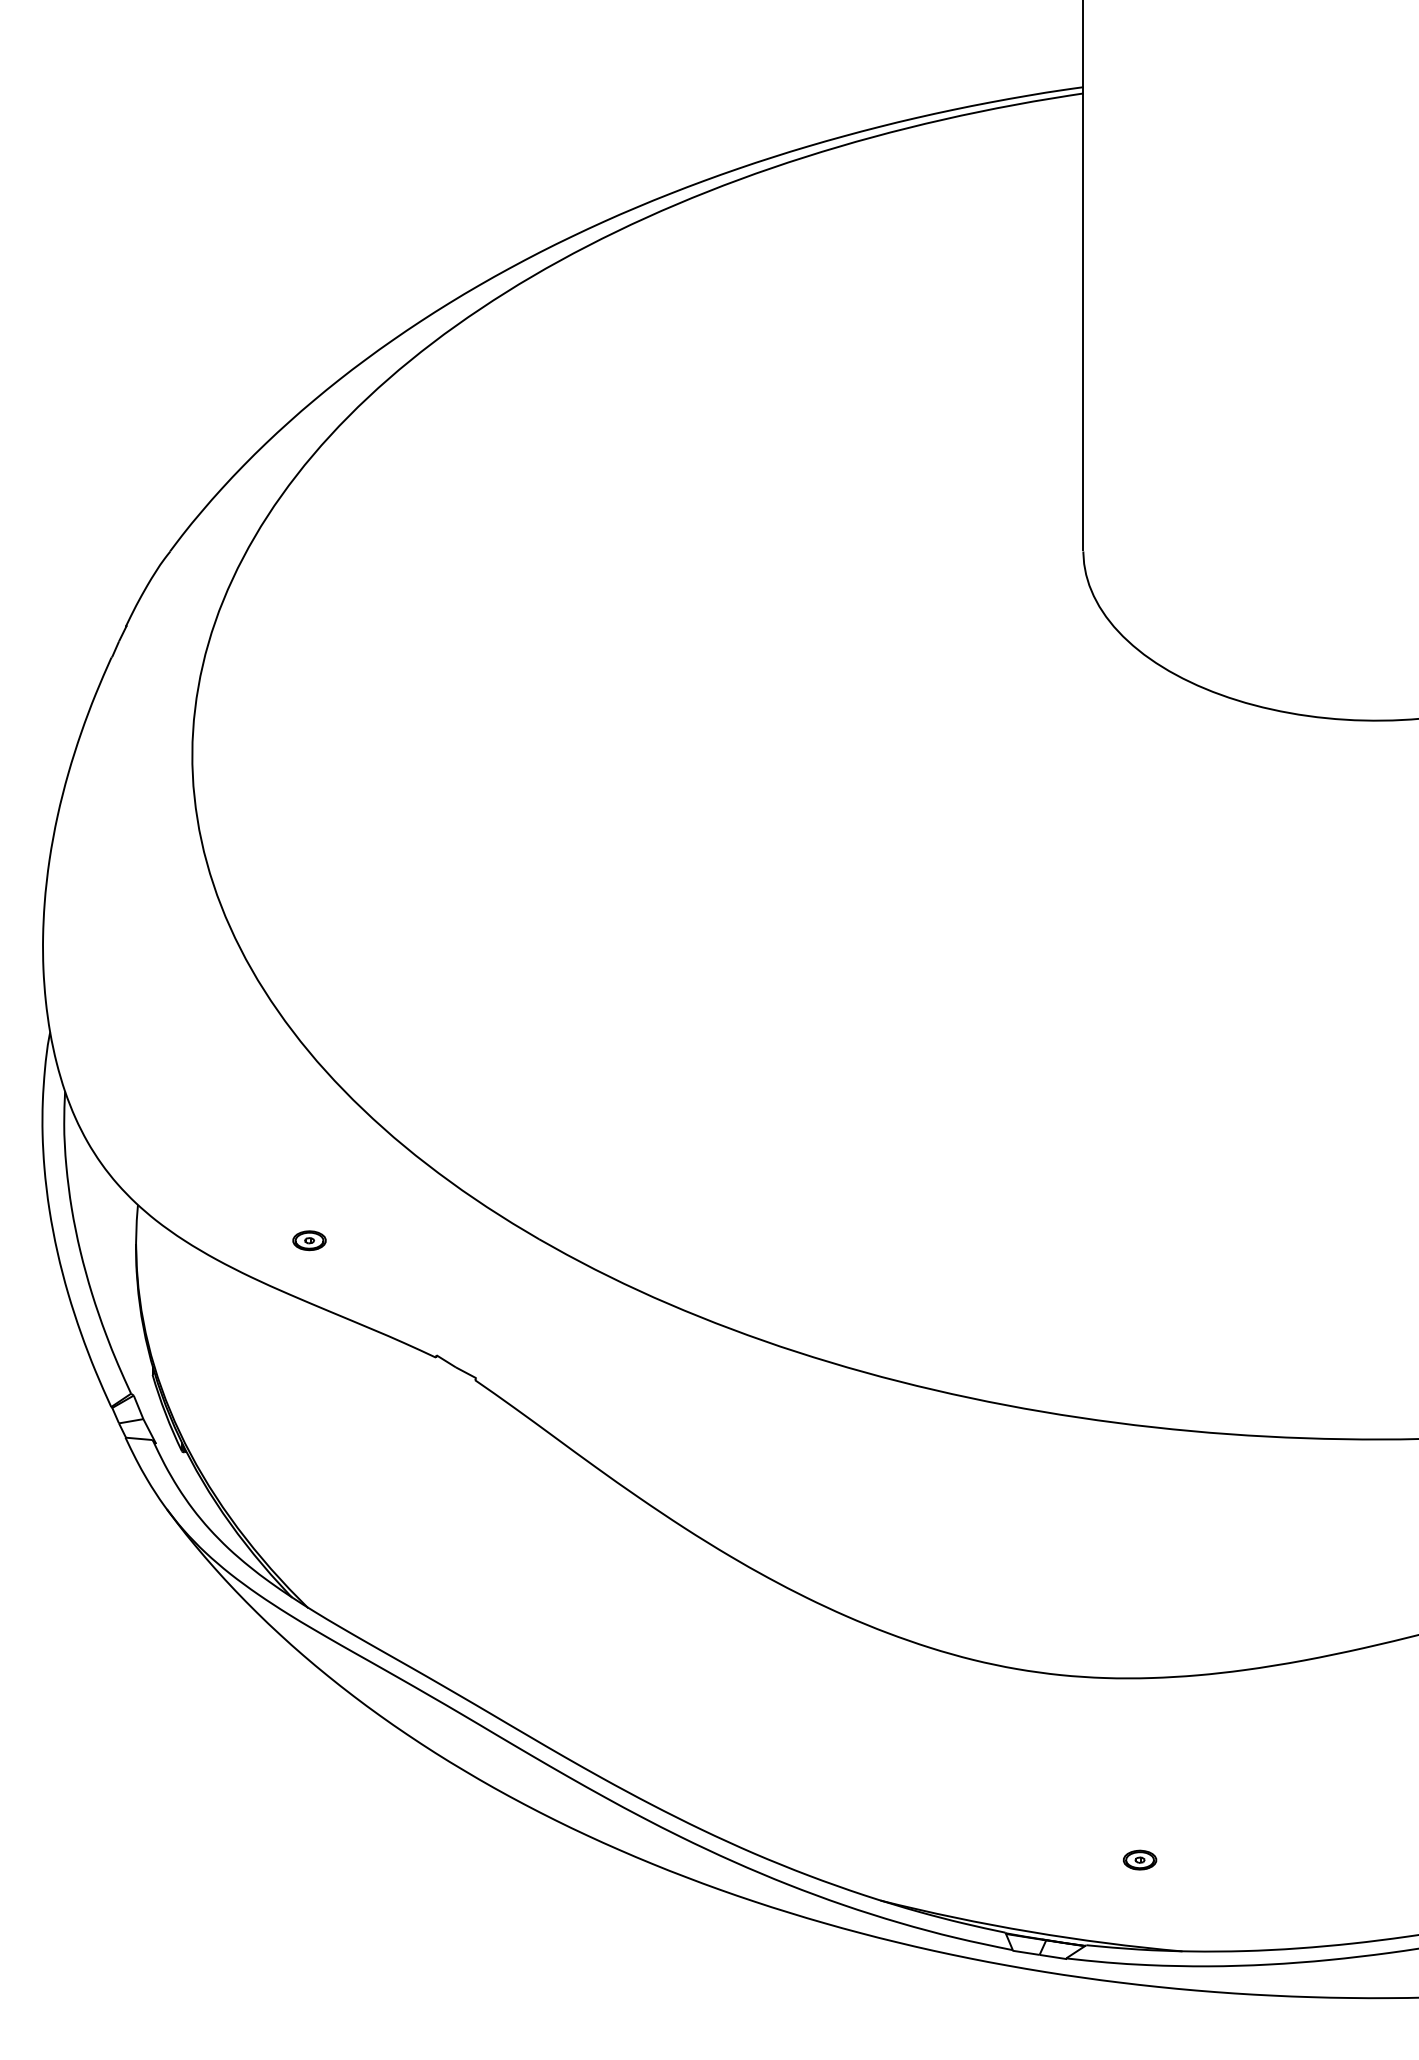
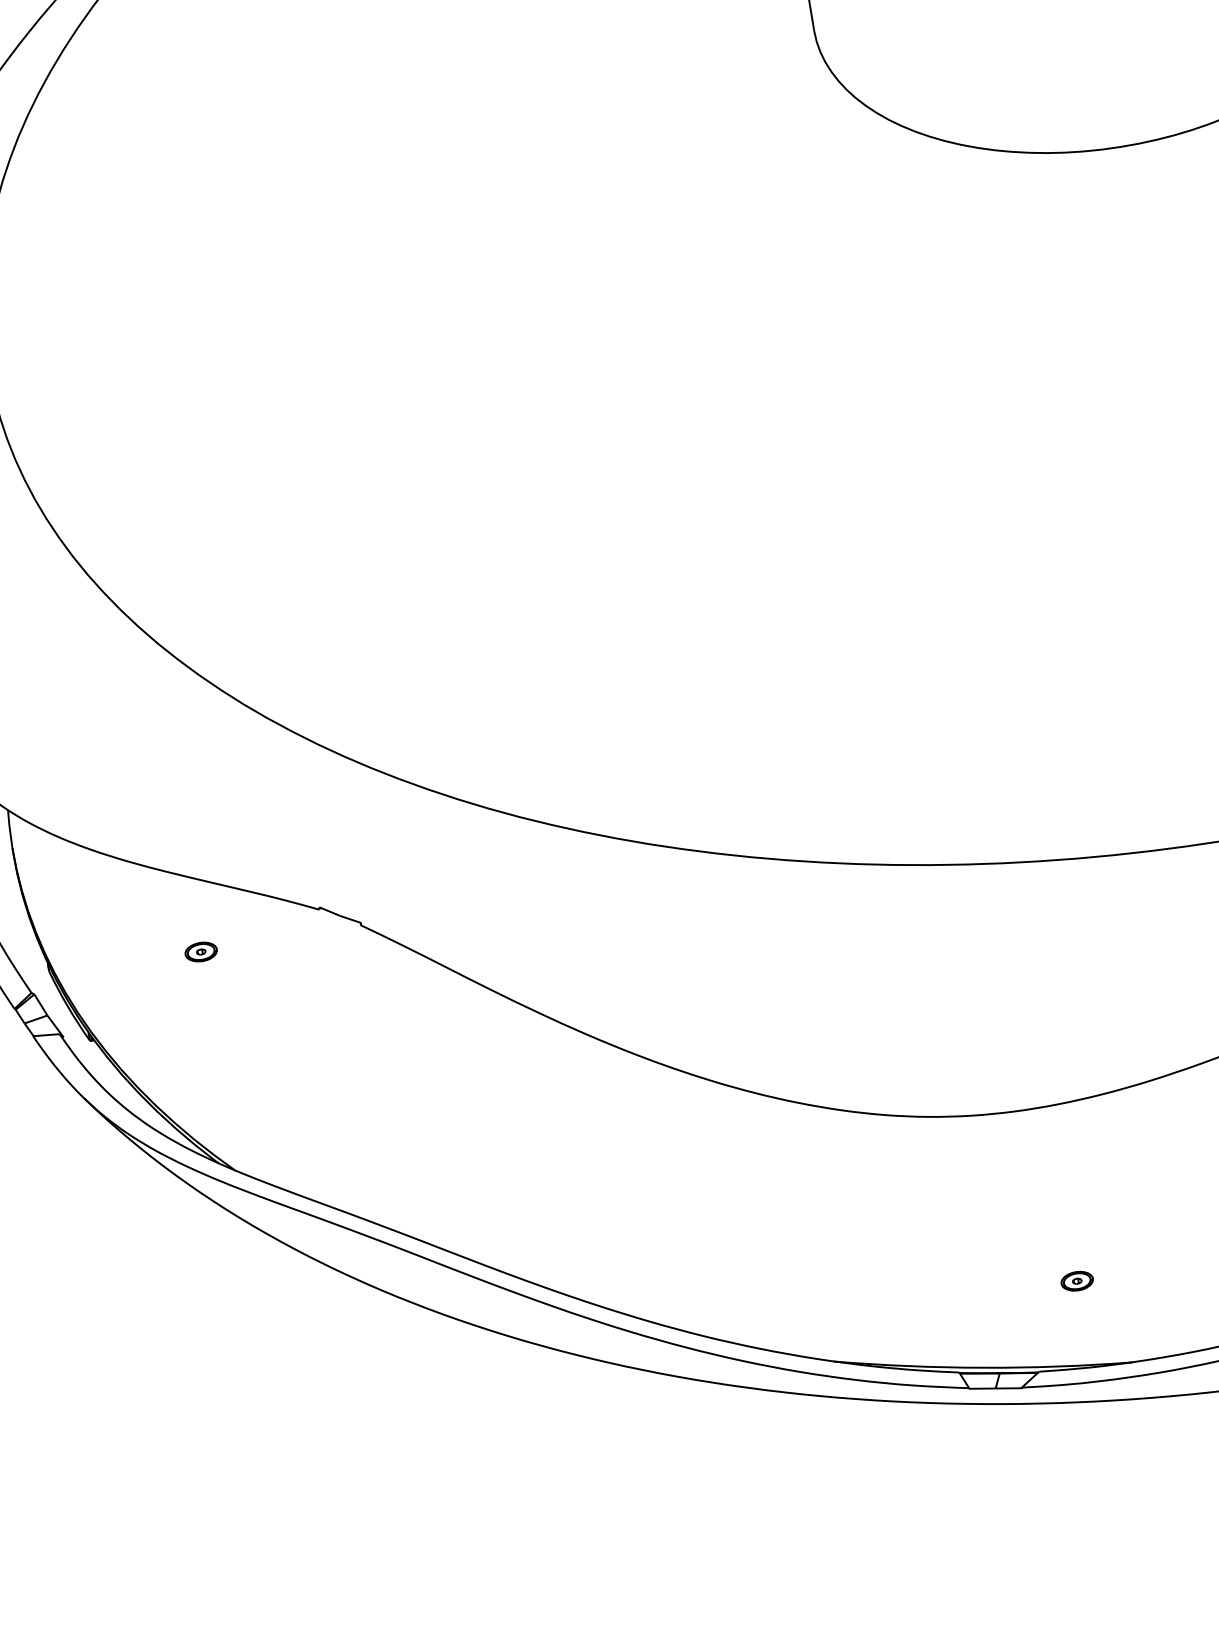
part: (309, 1240) -> (201, 951), moved

